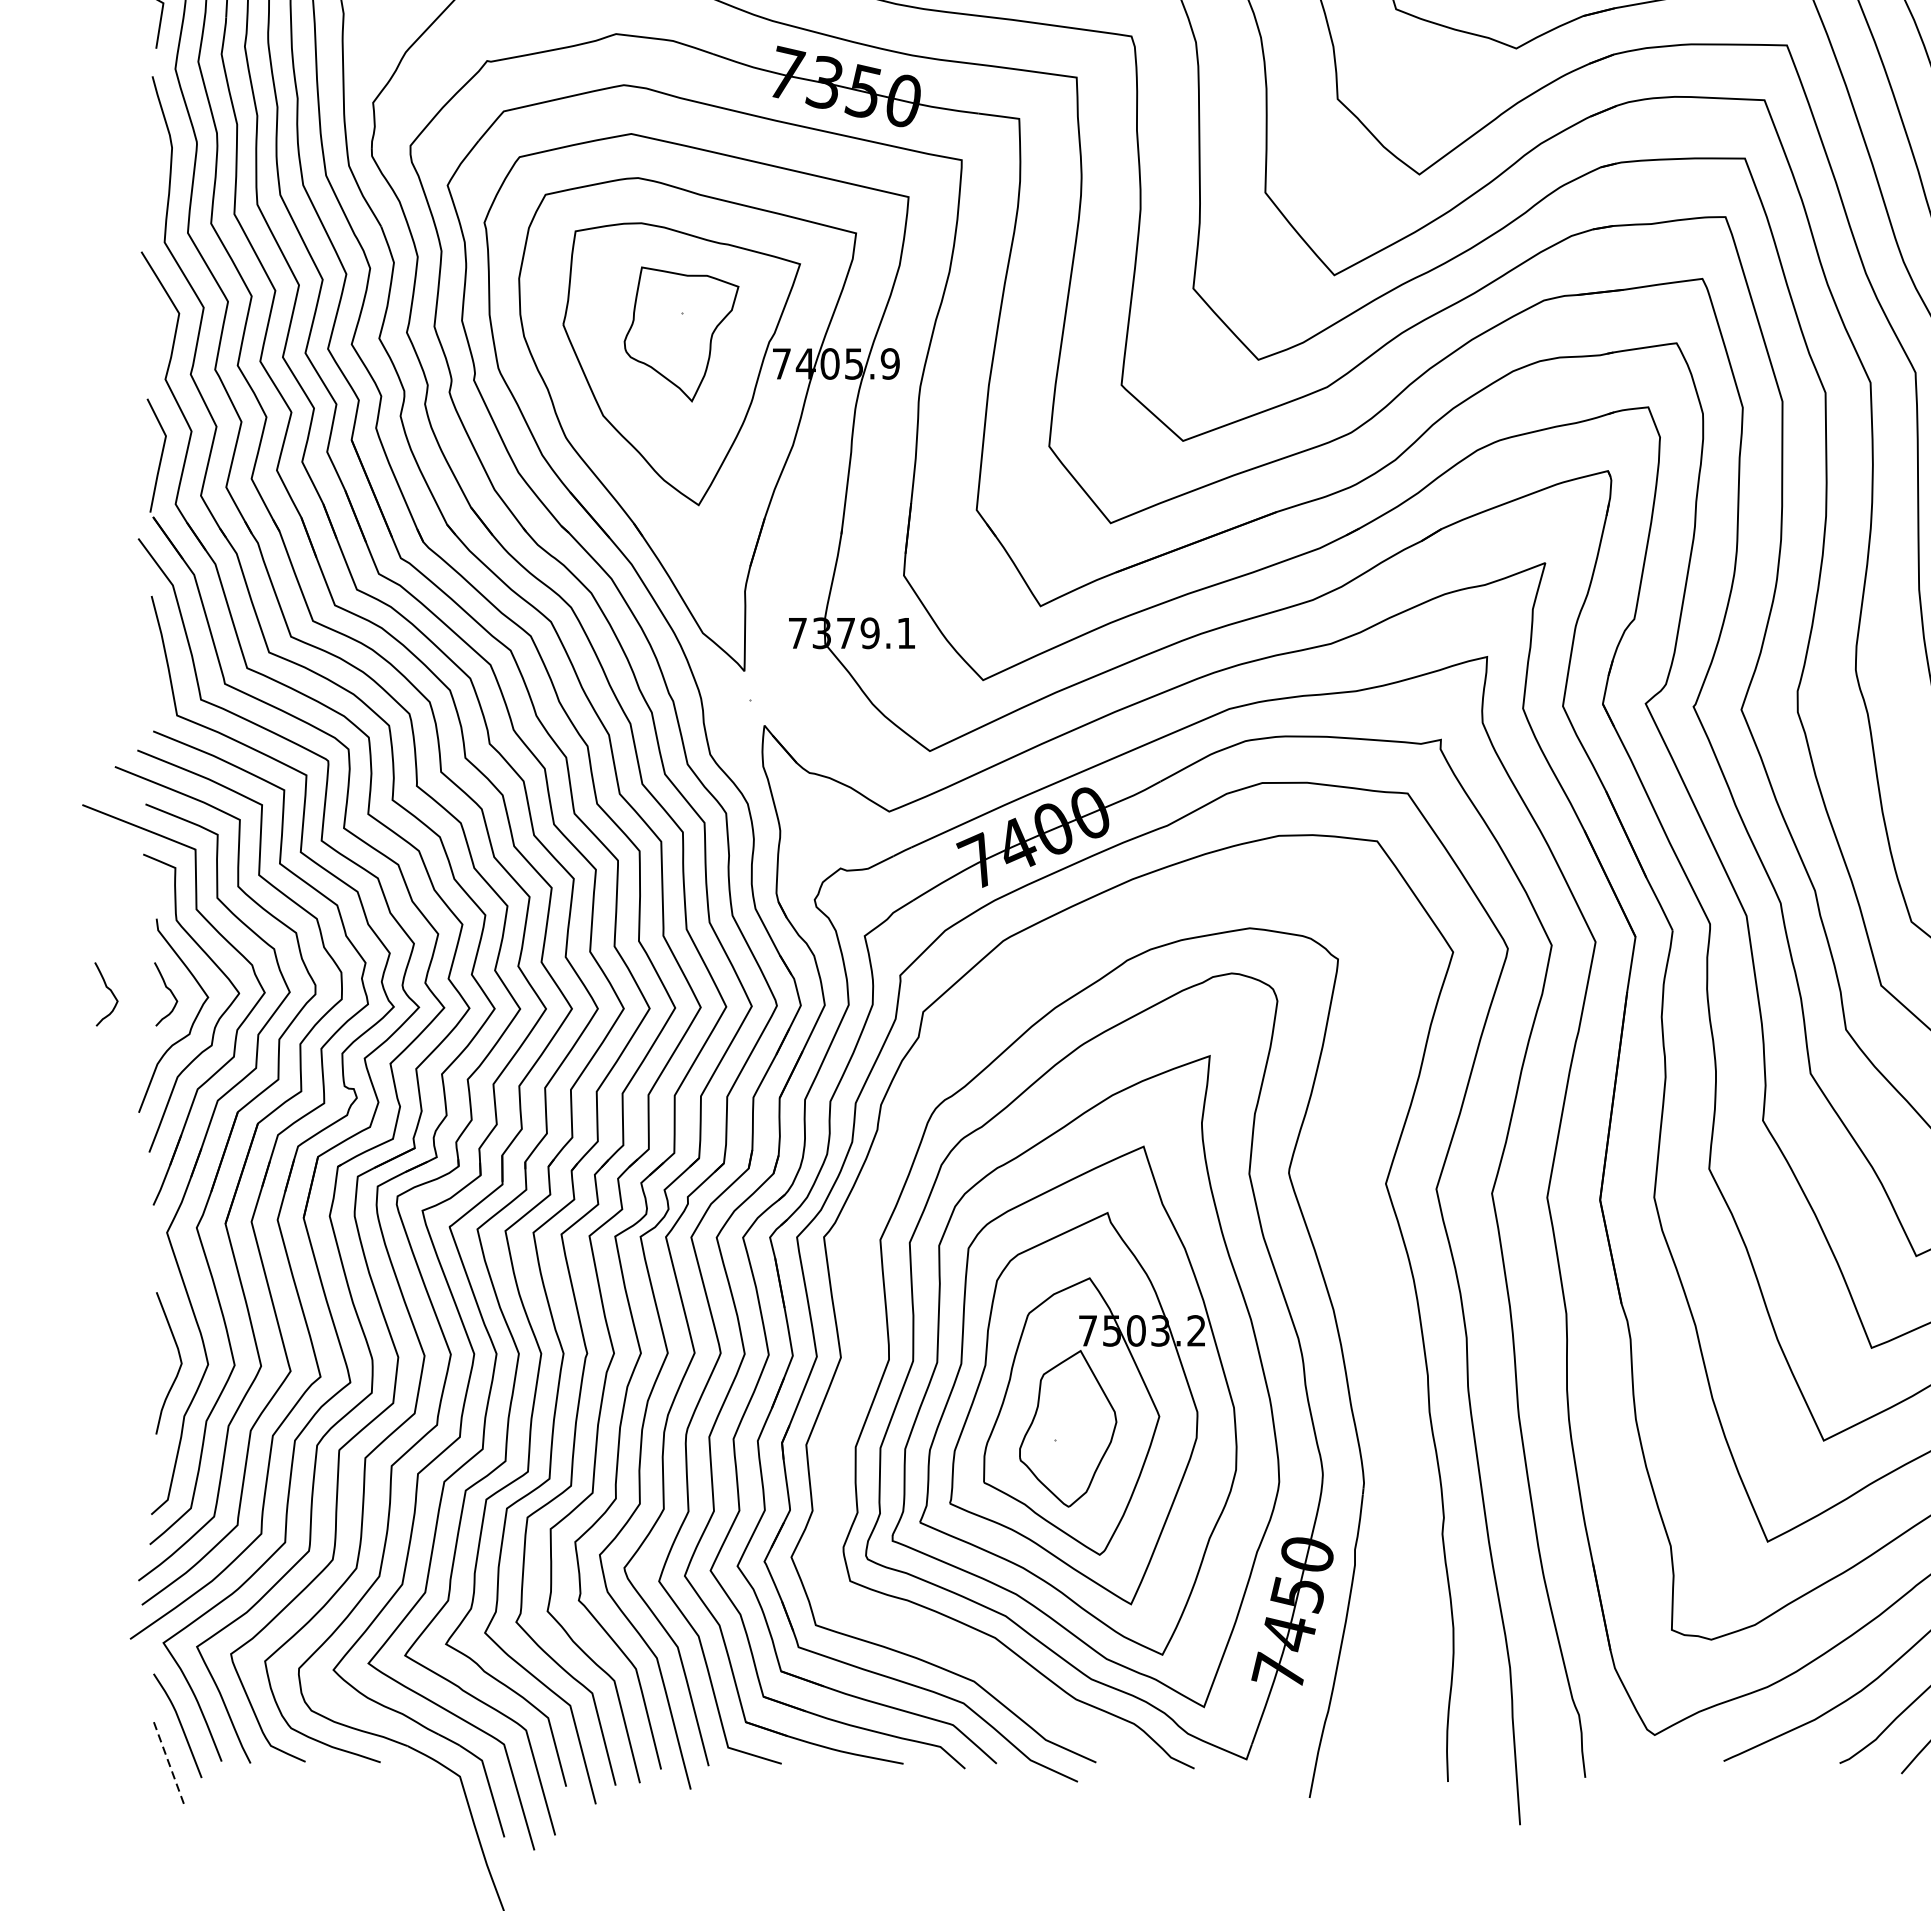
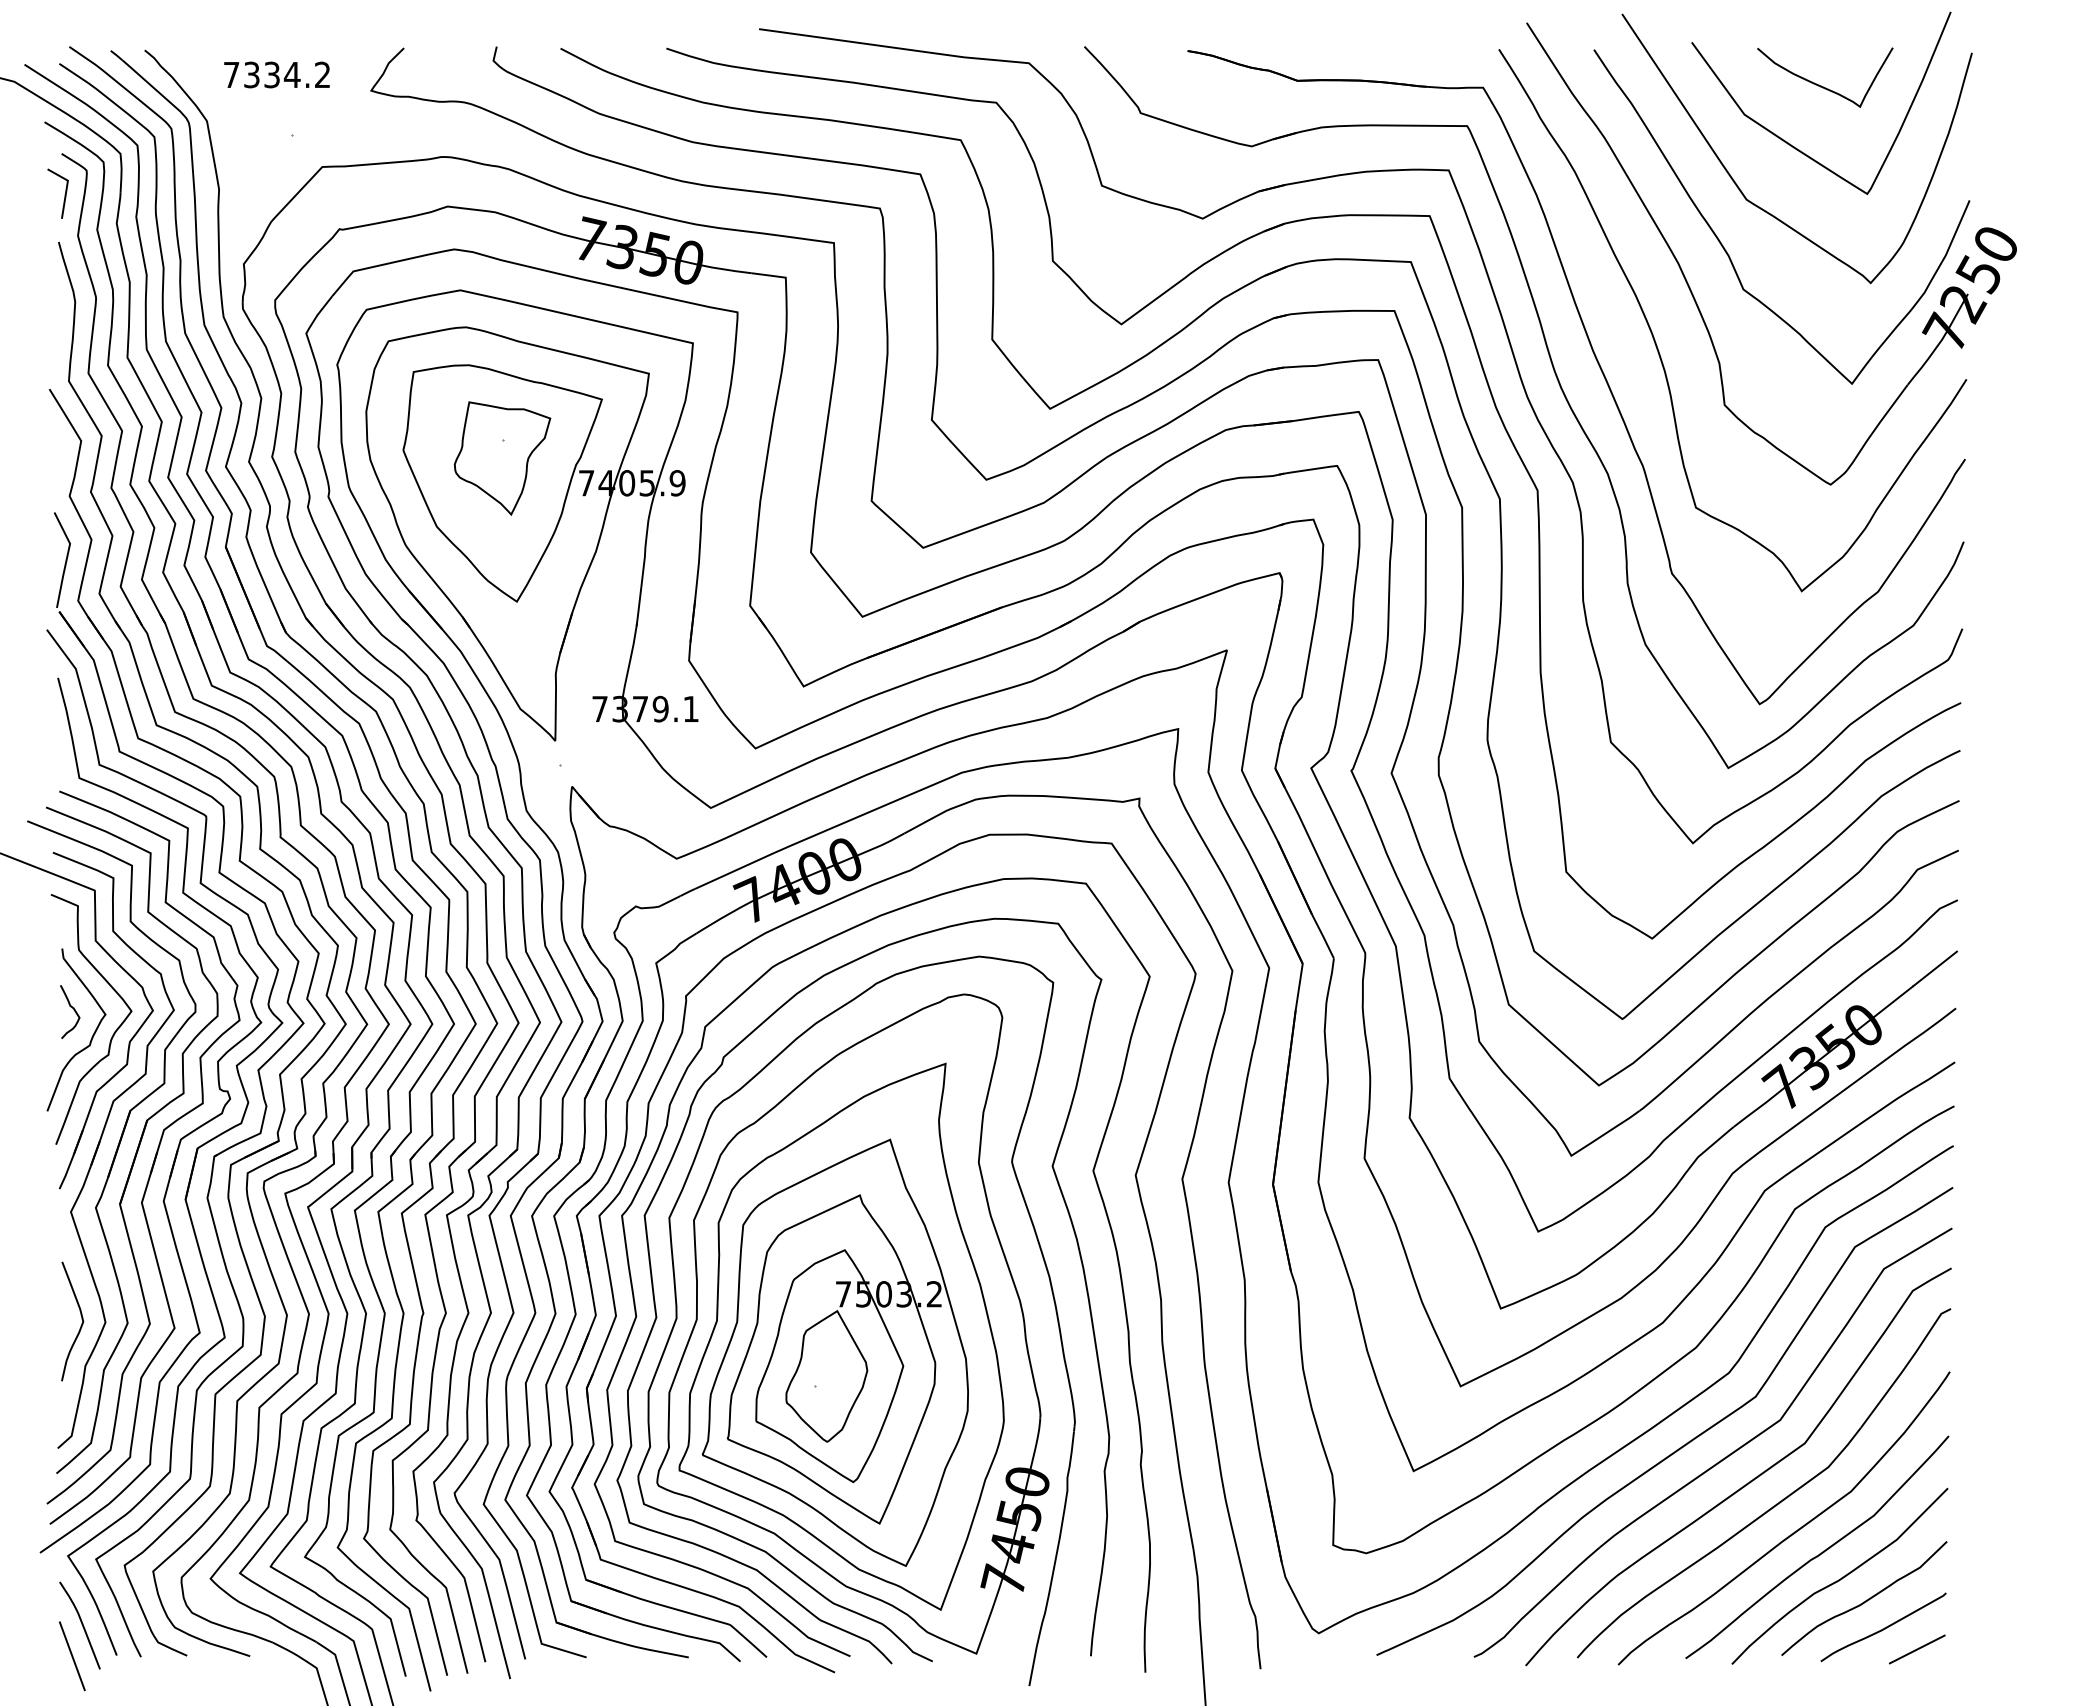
curve: (110, 992) -> (23, 1010), removed
curve: (866, 1356) -> (657, 1315), added
line: (168, 1761) -> (72, 1655), dashed -> solid

